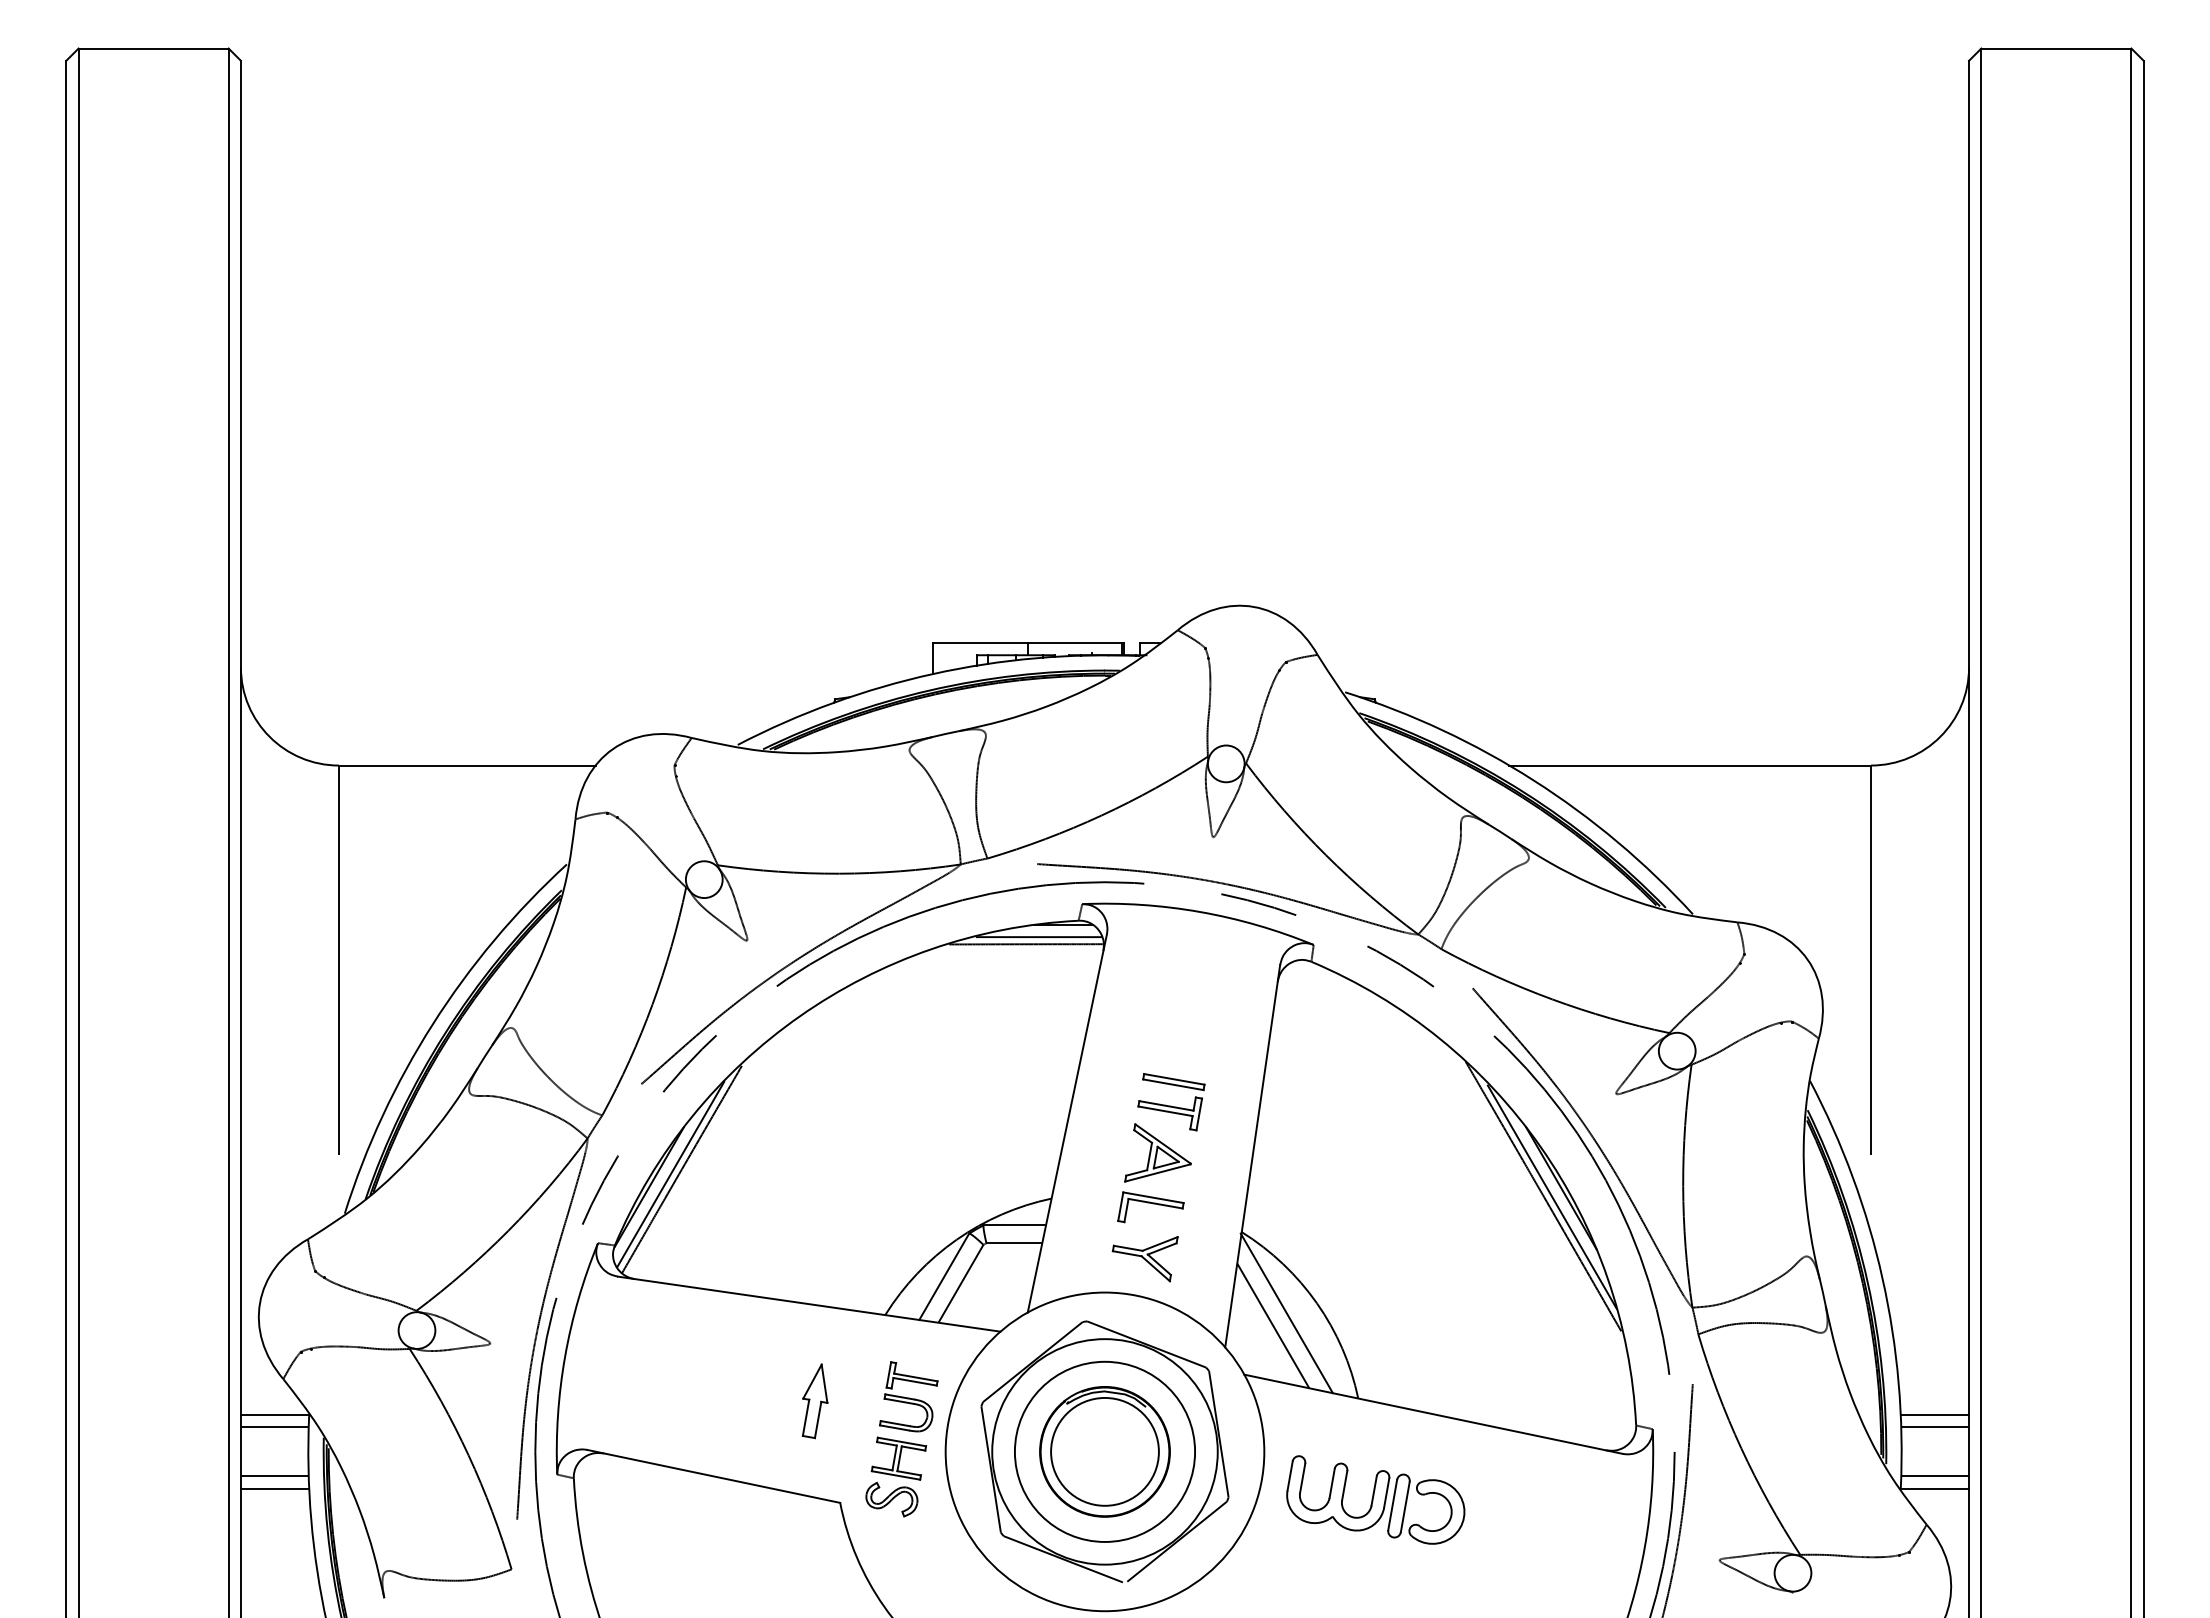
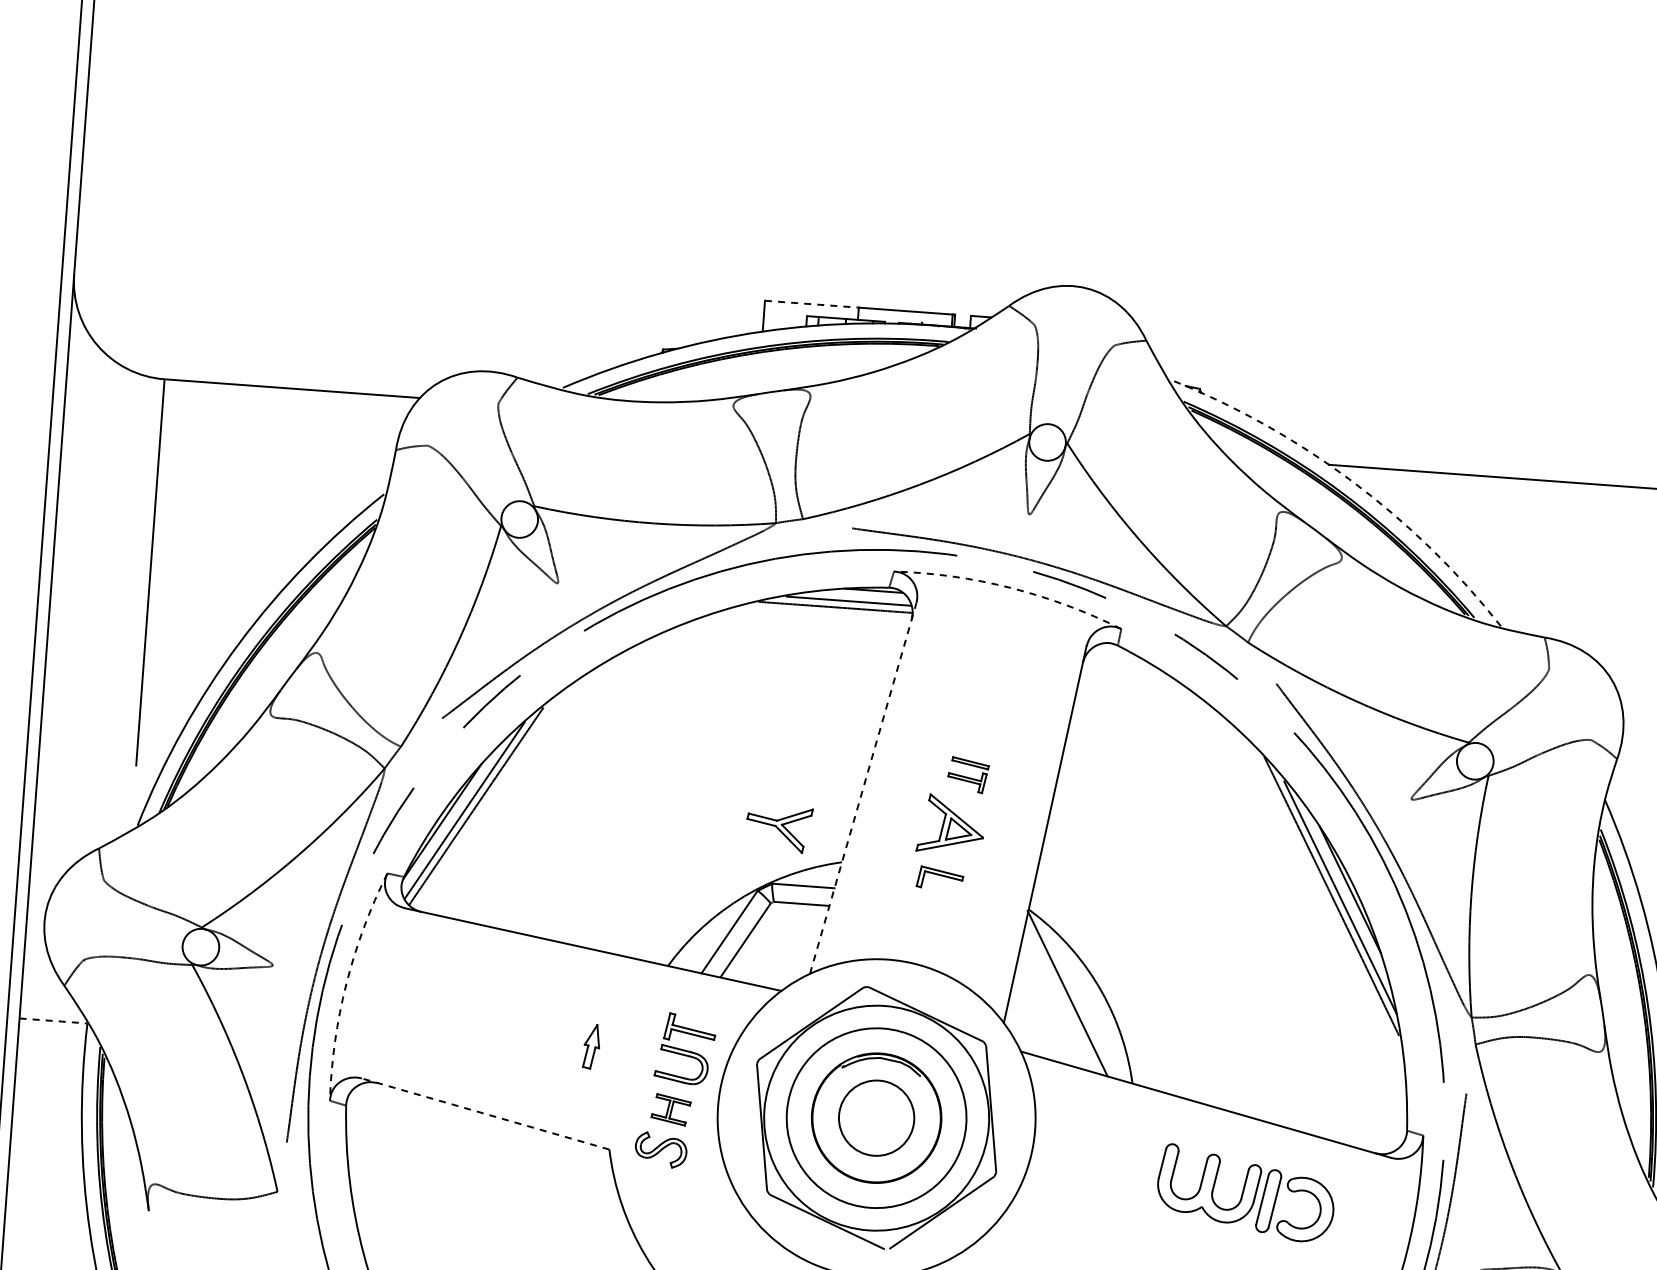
line: (981, 642) -> (812, 303), solid -> dashed
arc: (1533, 780) -> (1352, 481), solid -> dashed
arc: (1200, 912) -> (1011, 588), solid -> dashed
part: (1171, 1102) -> (968, 775), size x0.6
line: (1067, 1123) -> (863, 788), solid -> dashed
part: (1150, 1207) -> (939, 878), size x0.7
part: (1144, 1259) -> (778, 829), moved
line: (1273, 1325) -> (1053, 1004), removed
arc: (565, 1356) -> (346, 983), solid -> dashed
part: (814, 1401) -> (591, 1046), size x0.6
line: (275, 1415) -> (53, 1021), solid -> dashed
line: (274, 1427) -> (52, 1033), removed
circle: (1104, 1451) -> (876, 1117), size x0.7
part: (898, 1458) -> (670, 1109), size x0.7
line: (274, 1476) -> (48, 1081), removed
line: (713, 1476) -> (485, 1114), solid -> dashed
line: (274, 1488) -> (47, 1093), removed
part: (1375, 1499) -> (1245, 1192), moved

